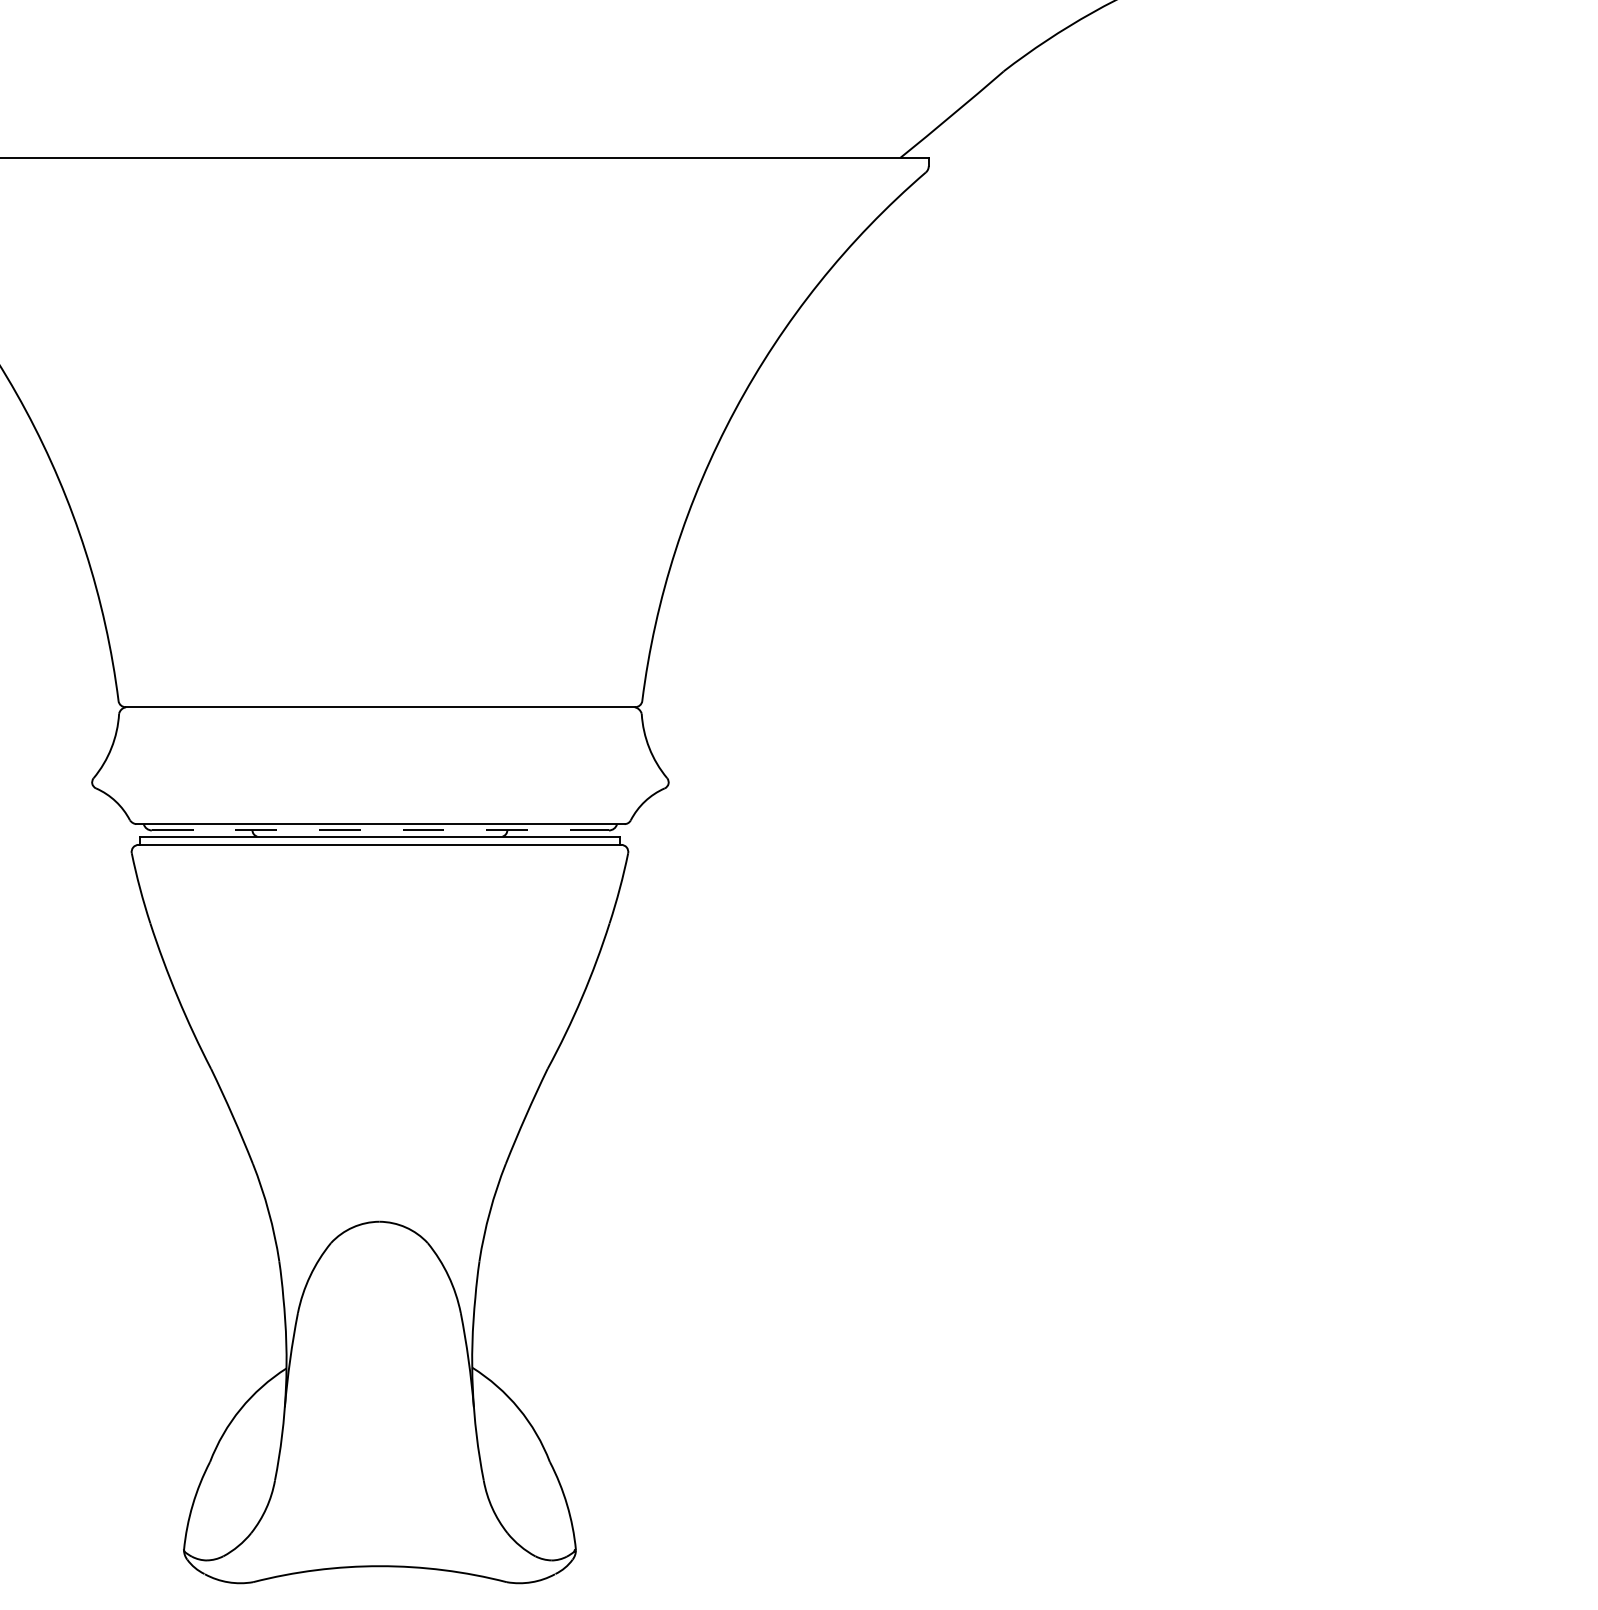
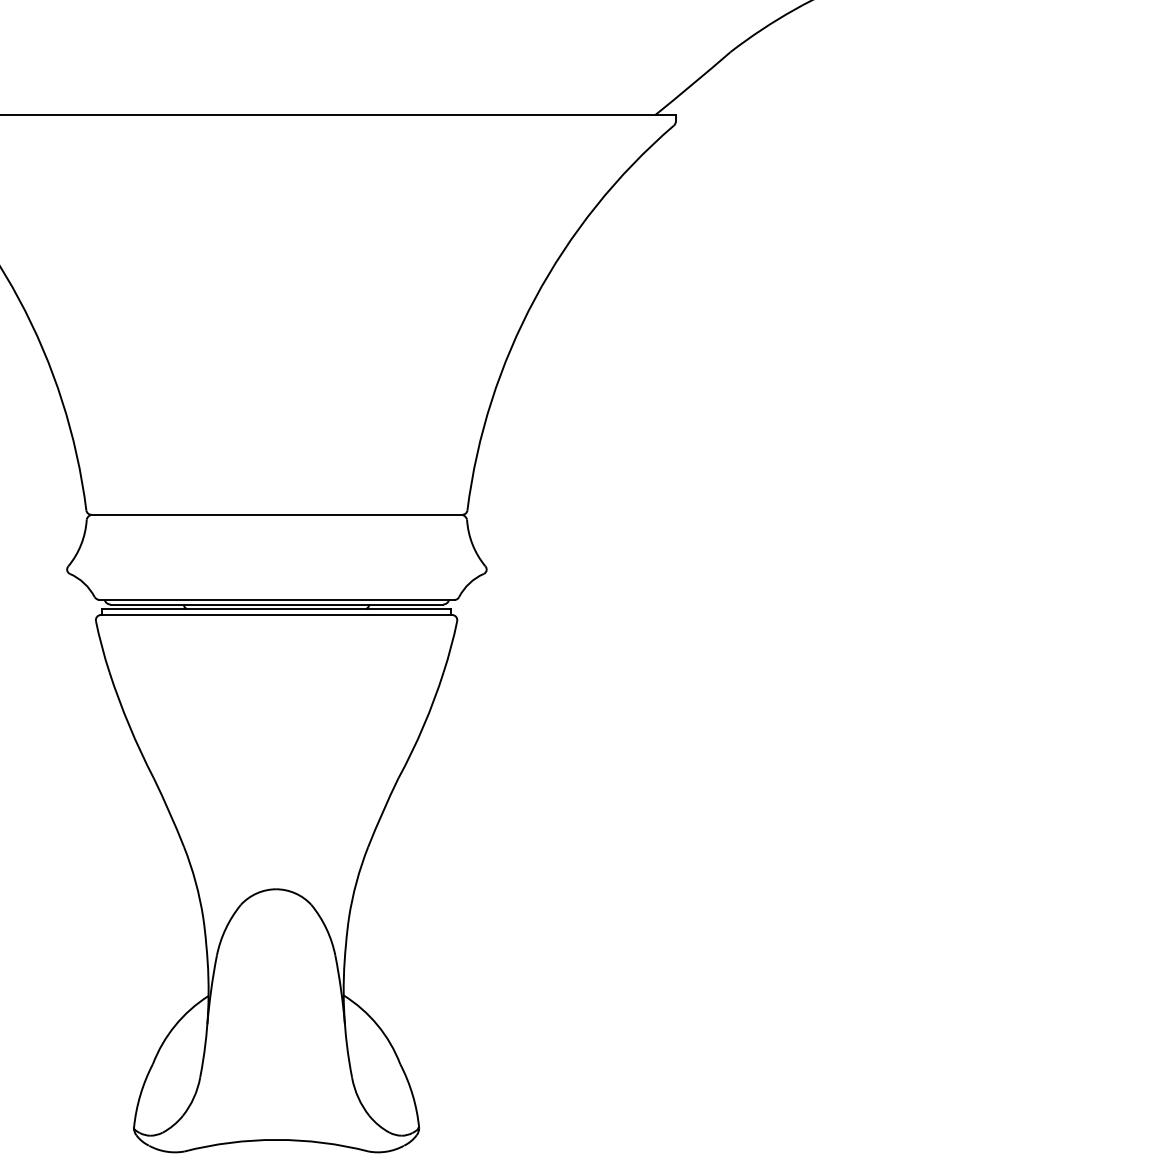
line: (380, 830) -> (276, 604), dashed -> solid

